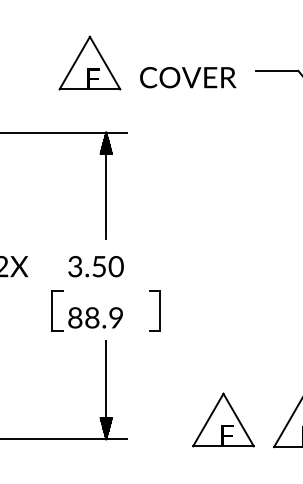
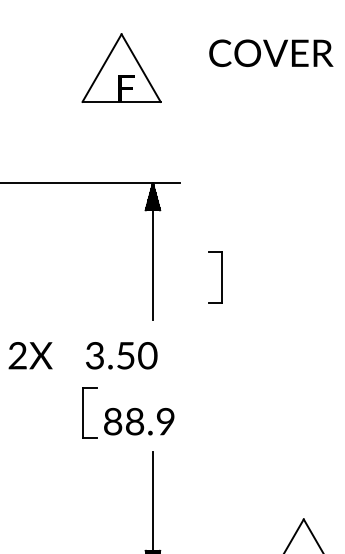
part: (89, 62) -> (121, 67), moved
text: (188, 77) -> (271, 53), moved
text: (95, 266) -> (121, 355), moved
part: (154, 310) -> (214, 277), moved

